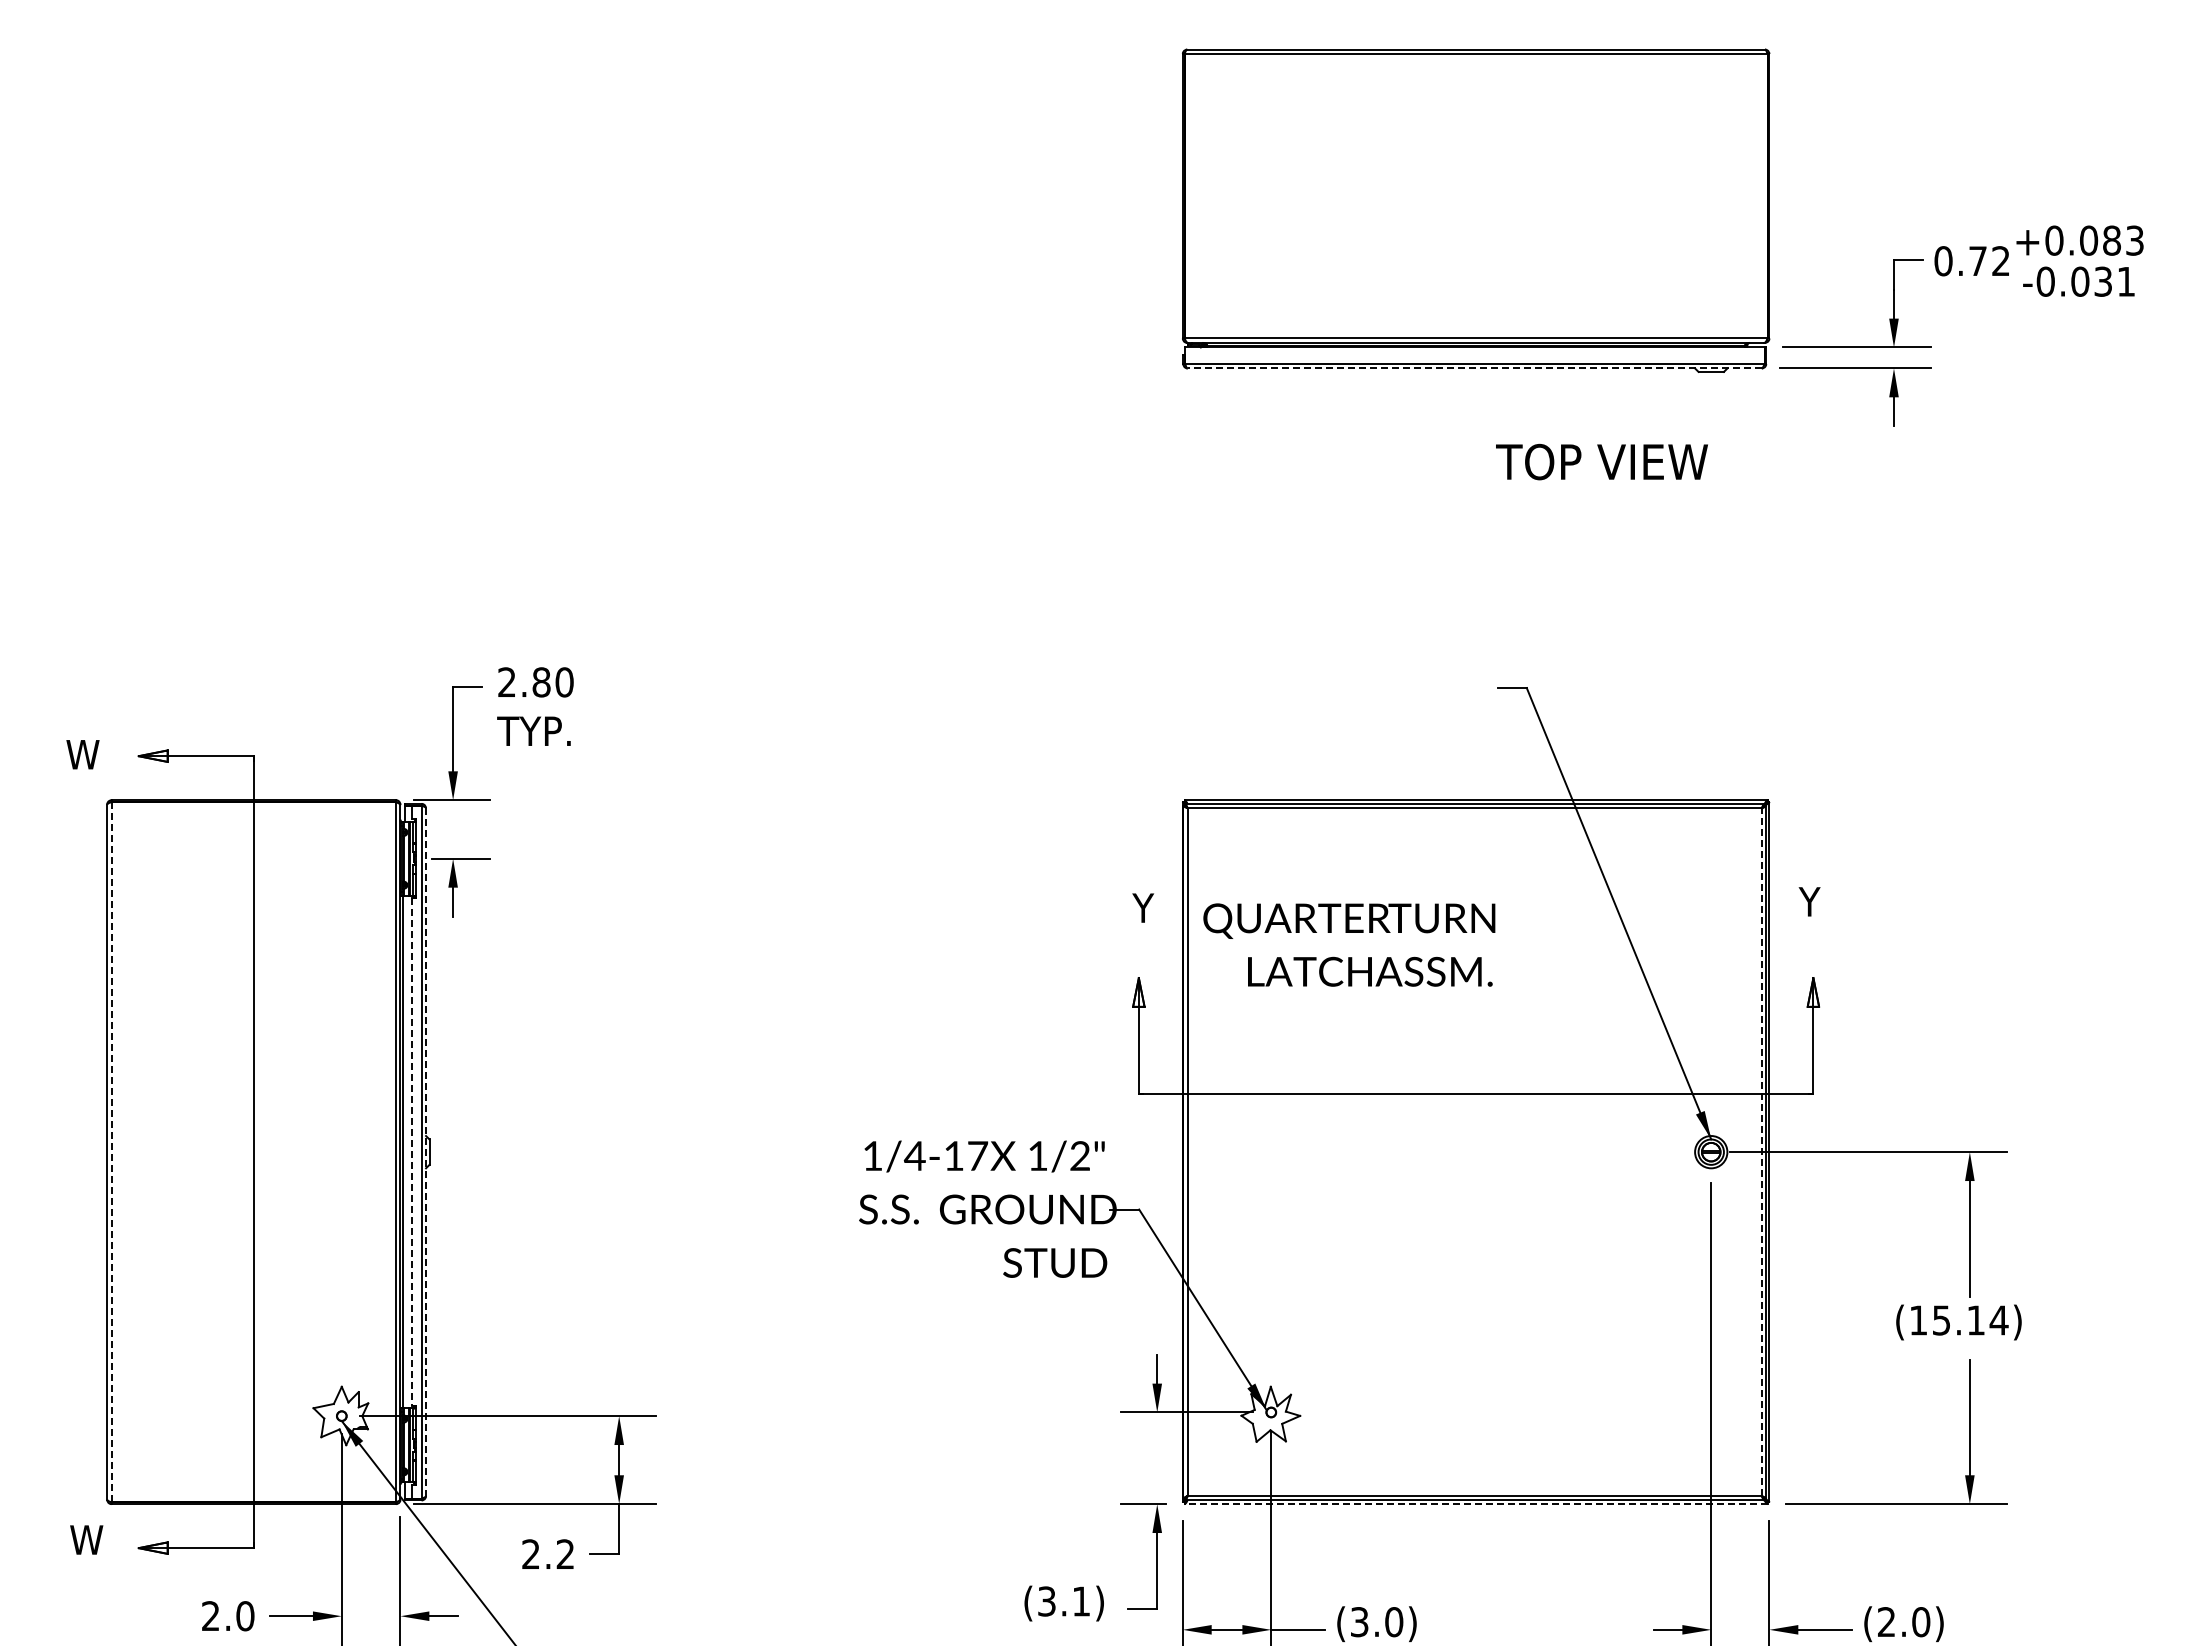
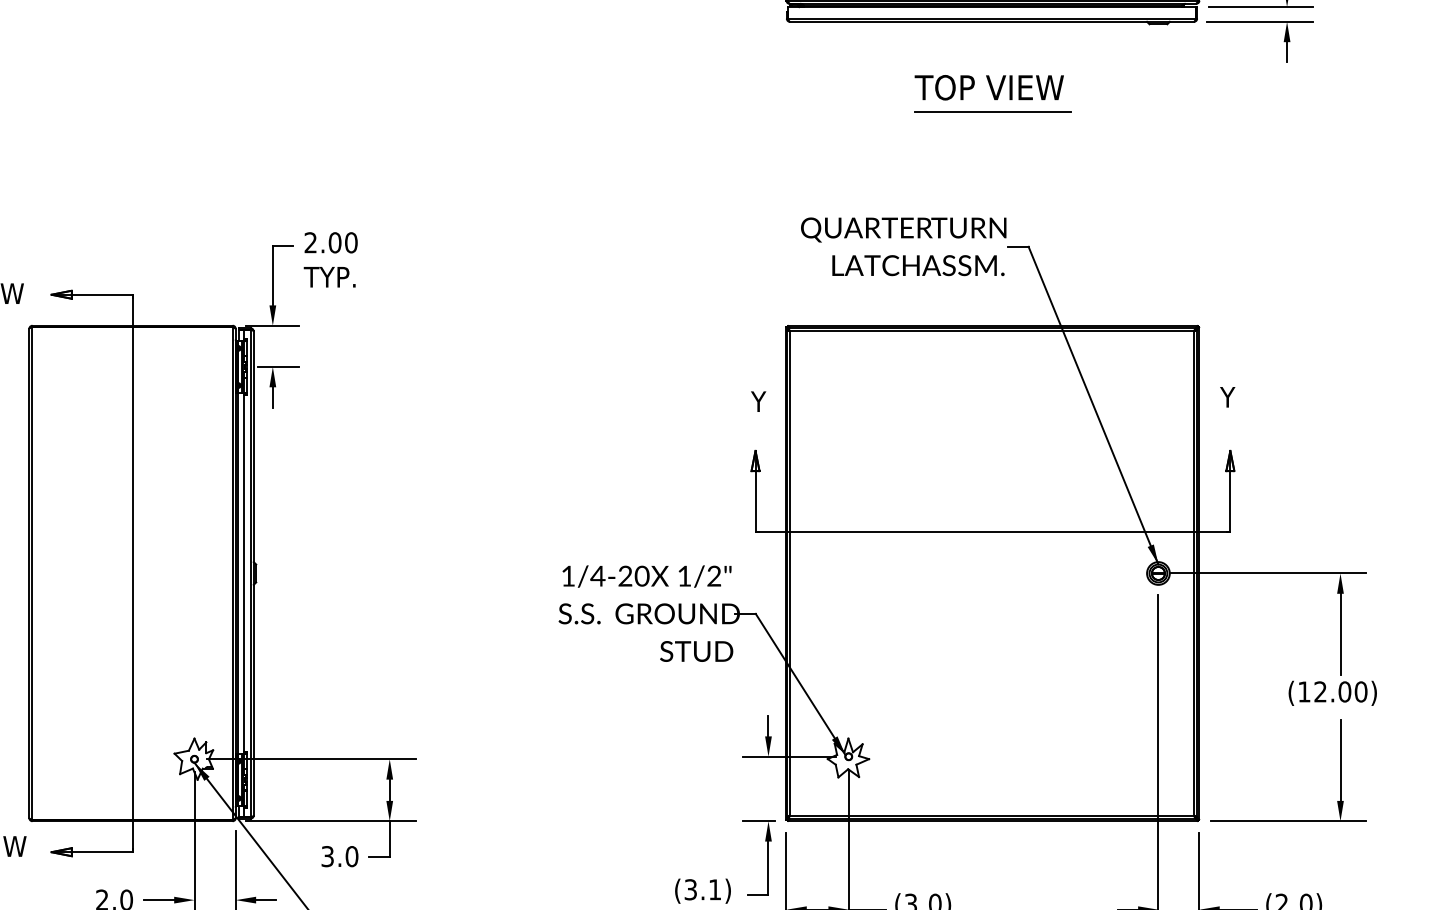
line: (1474, 368) -> (991, 21), dashed -> solid
text: (1601, 461) -> (988, 87), moved
line: (1476, 496) -> (993, 111), added
text: (541, 682) -> (335, 242), 2.80 -> 2.00
text: (1349, 944) -> (903, 246), moved
line: (111, 1152) -> (32, 573), dashed -> solid
line: (412, 1152) -> (244, 573), dashed -> solid
line: (426, 1152) -> (254, 573), dashed -> solid
line: (1761, 1152) -> (1193, 573), dashed -> solid
text: (966, 1155) -> (634, 575), 1/4-17 -> 1/4-20
text: (1970, 1320) -> (1340, 691), (15.14) -> (12.00)
line: (1476, 1504) -> (993, 821), dashed -> solid
text: (548, 1554) -> (339, 856), 2.2 -> 3.0

